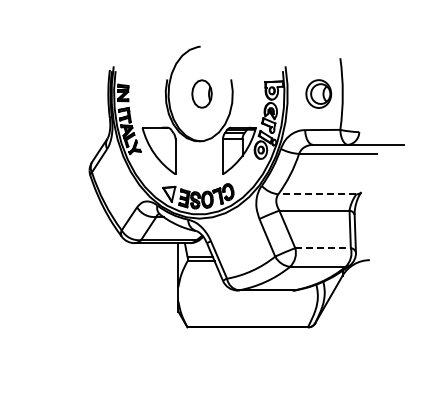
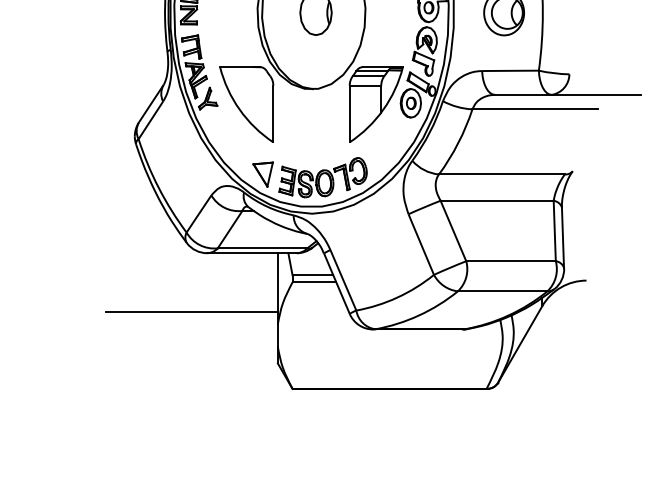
line: (316, 194) -> (500, 174), dashed -> solid
line: (323, 248) -> (511, 261), dashed -> solid
line: (124, 279) -> (191, 311), added

